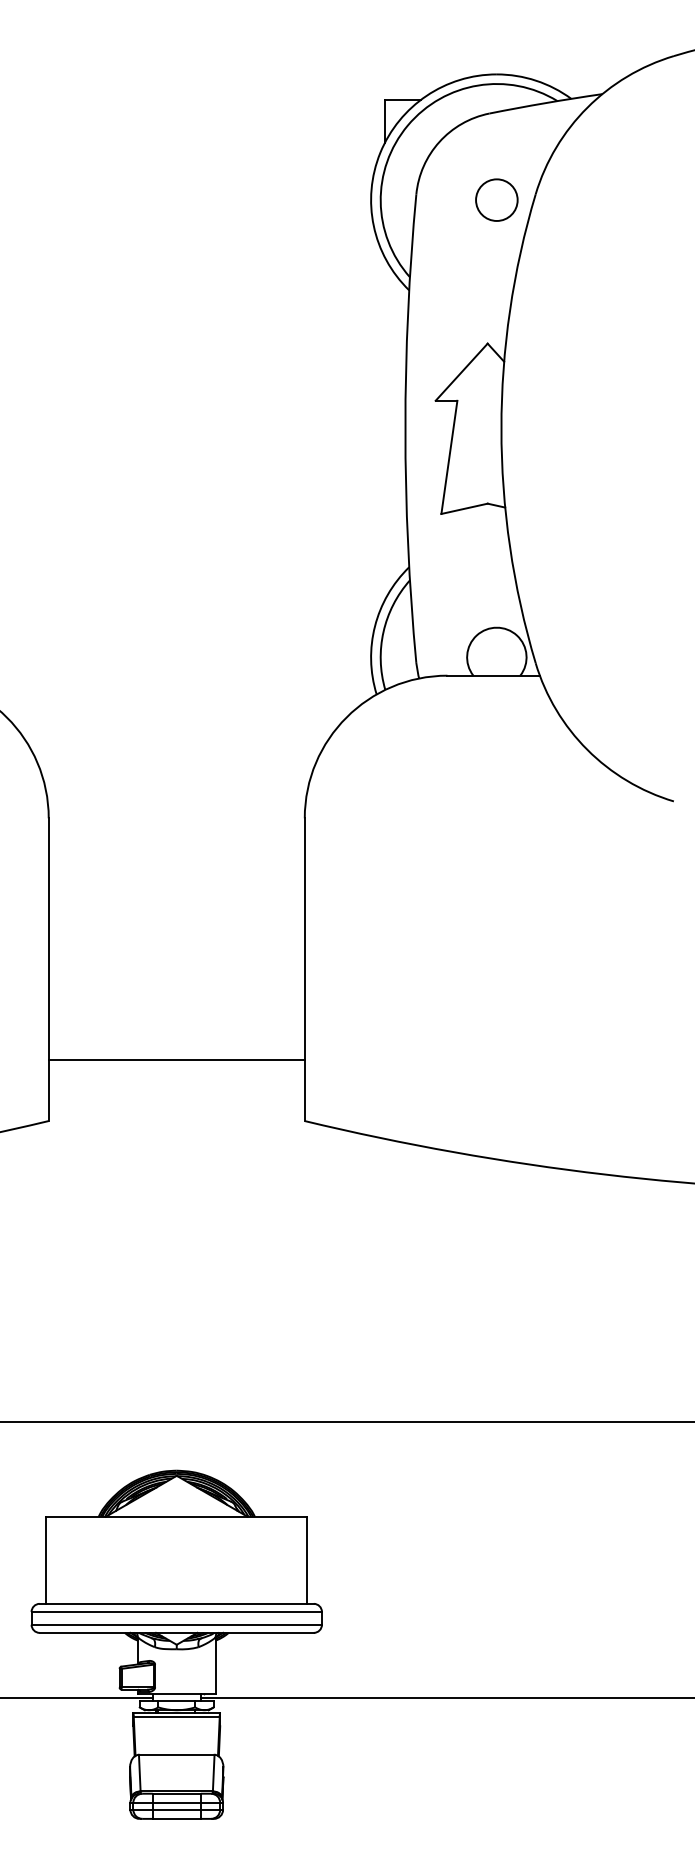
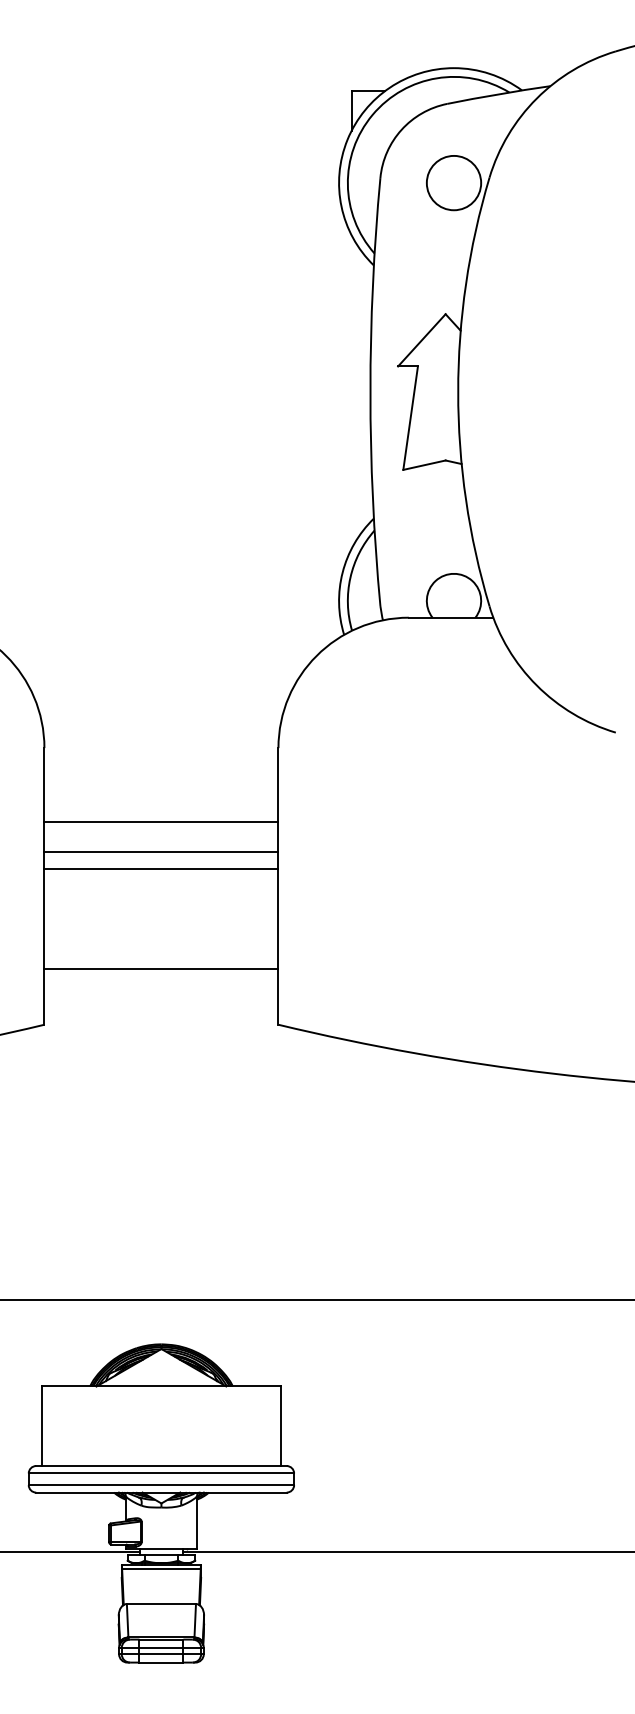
circle: (496, 199) -> (453, 182), size x1.43
line: (176, 899) -> (161, 822), added
line: (176, 931) -> (161, 851), added
line: (176, 950) -> (161, 868), added

